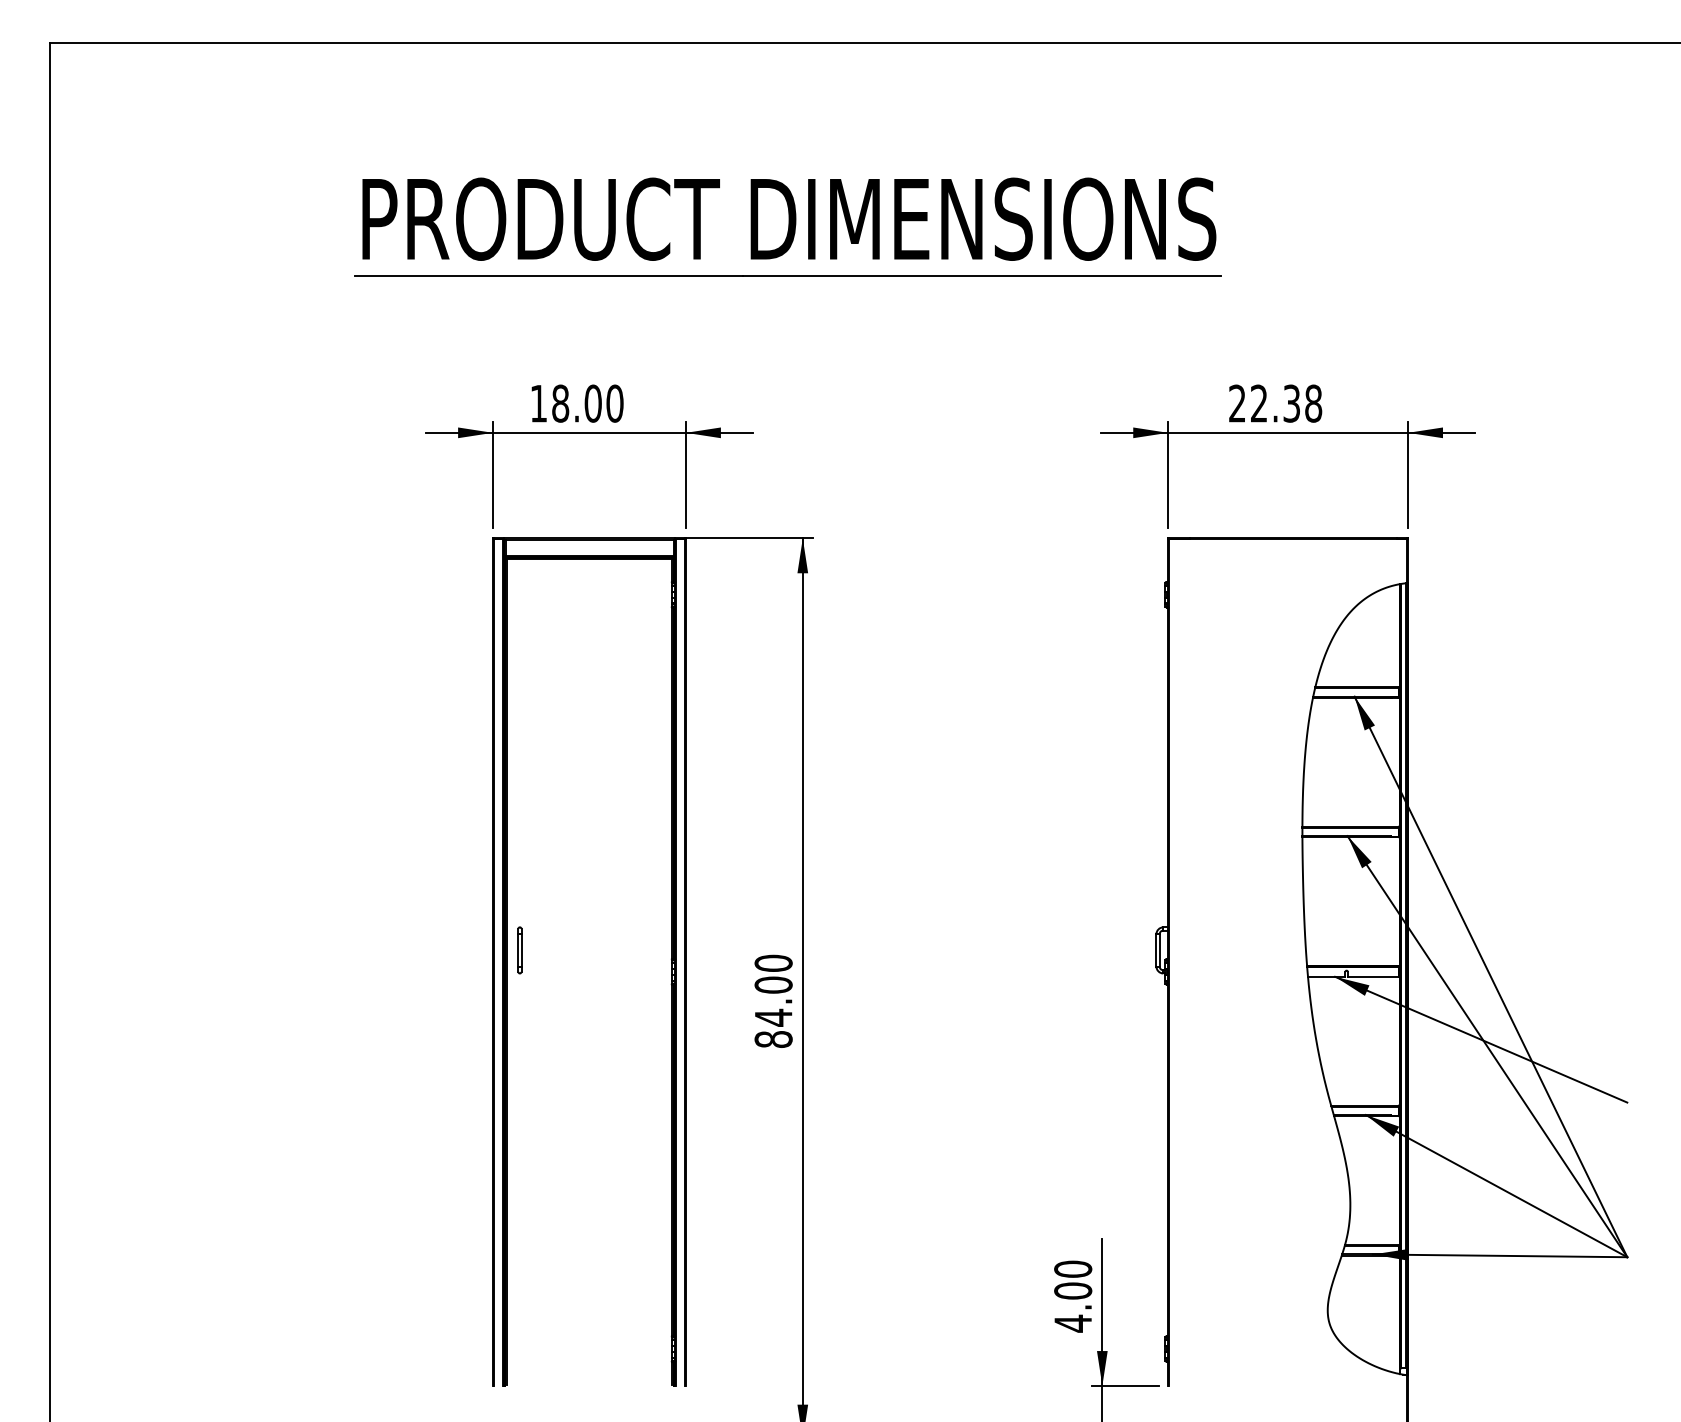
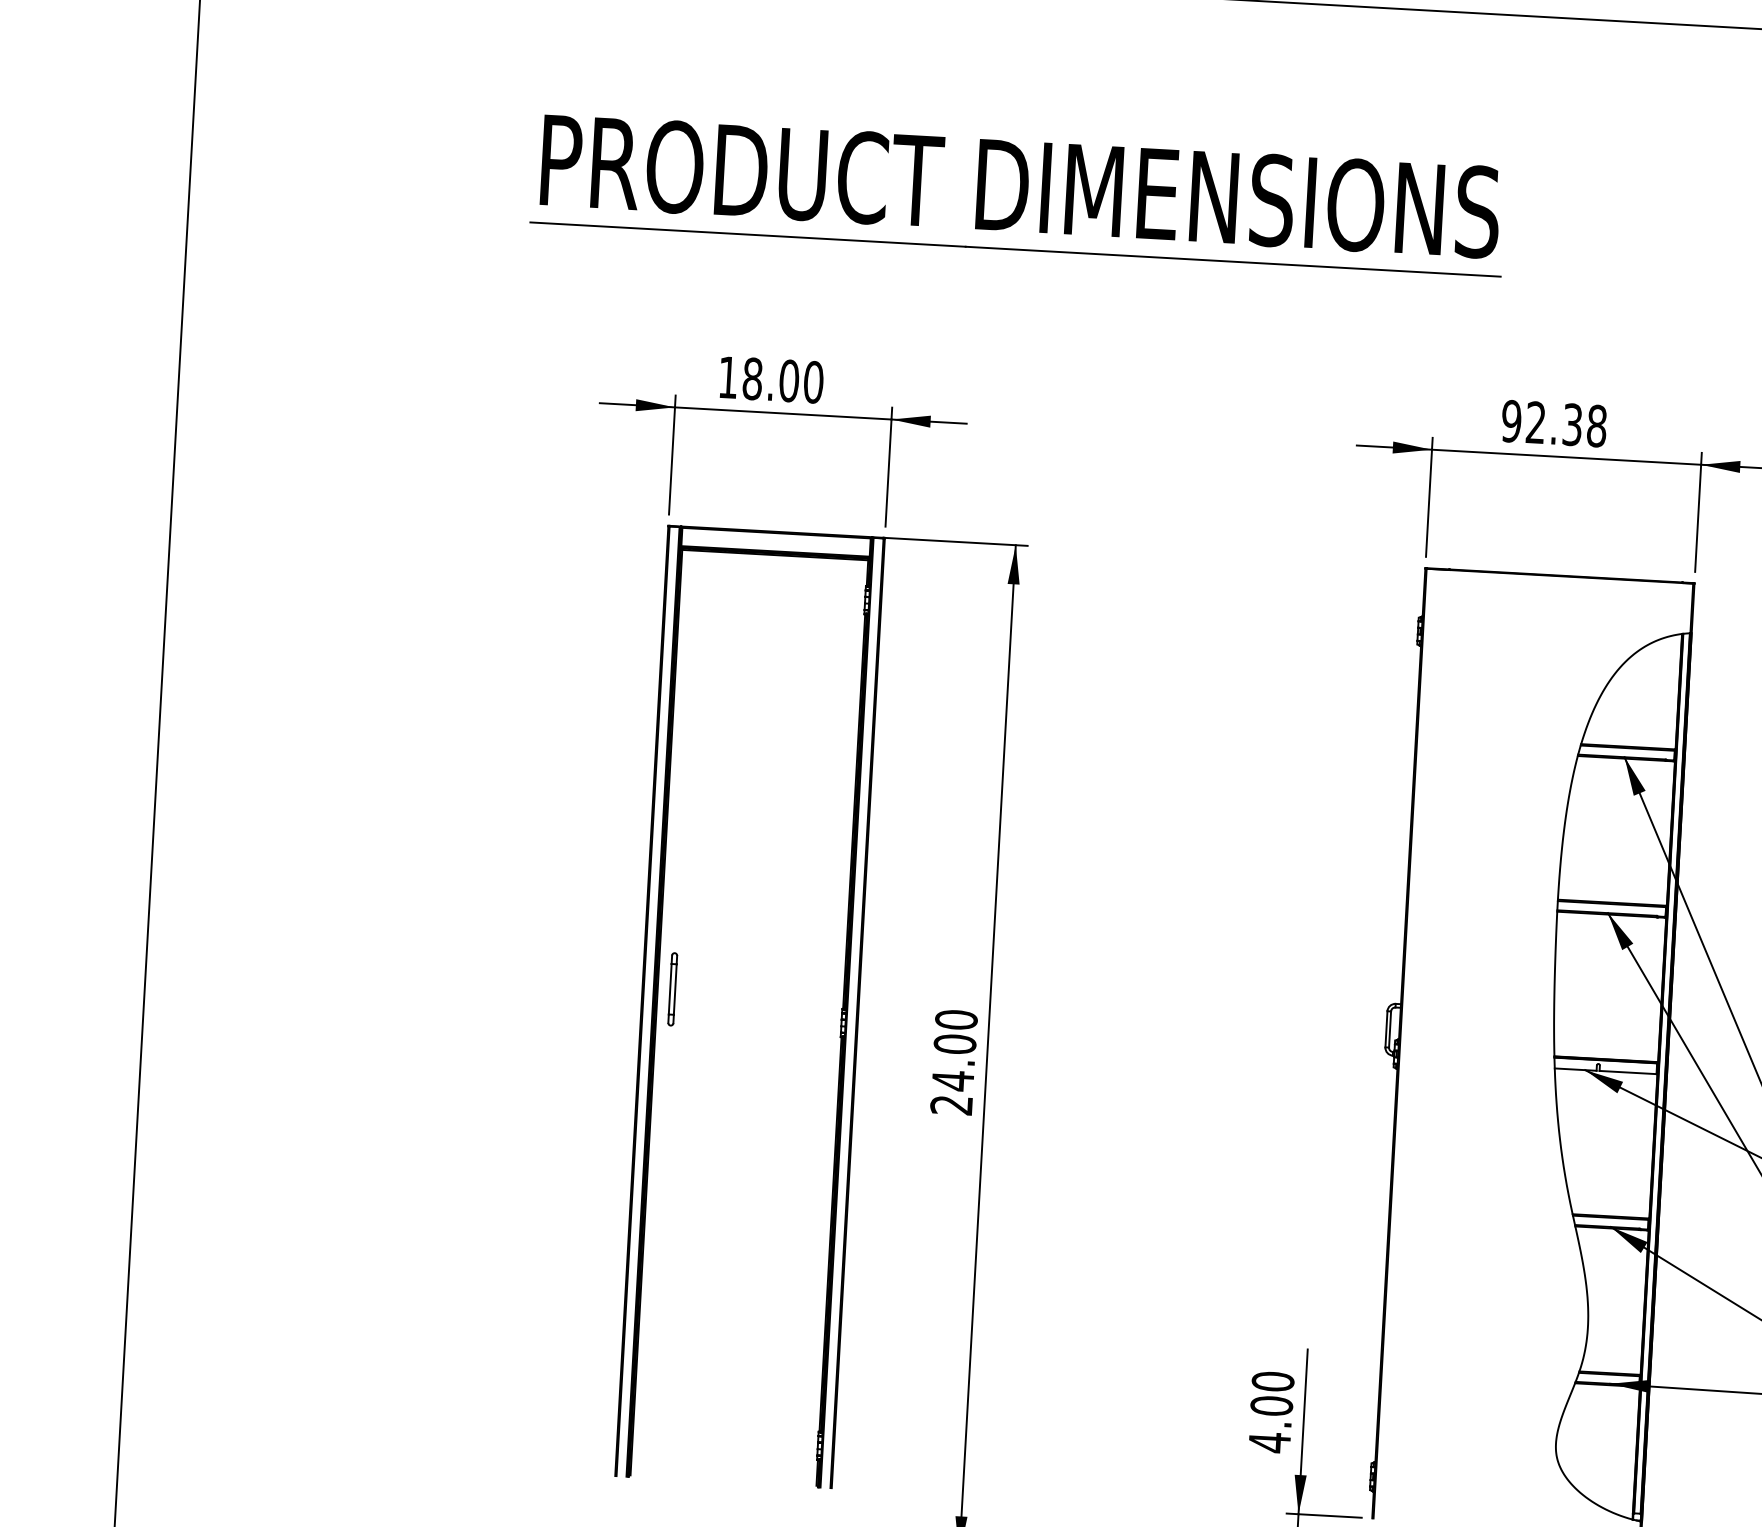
text: (1236, 403) -> (1510, 421), 22.38 -> 92.38
part: (519, 950) -> (672, 989), size x1.4
text: (773, 1039) -> (951, 1105), 84.00 -> 24.00

